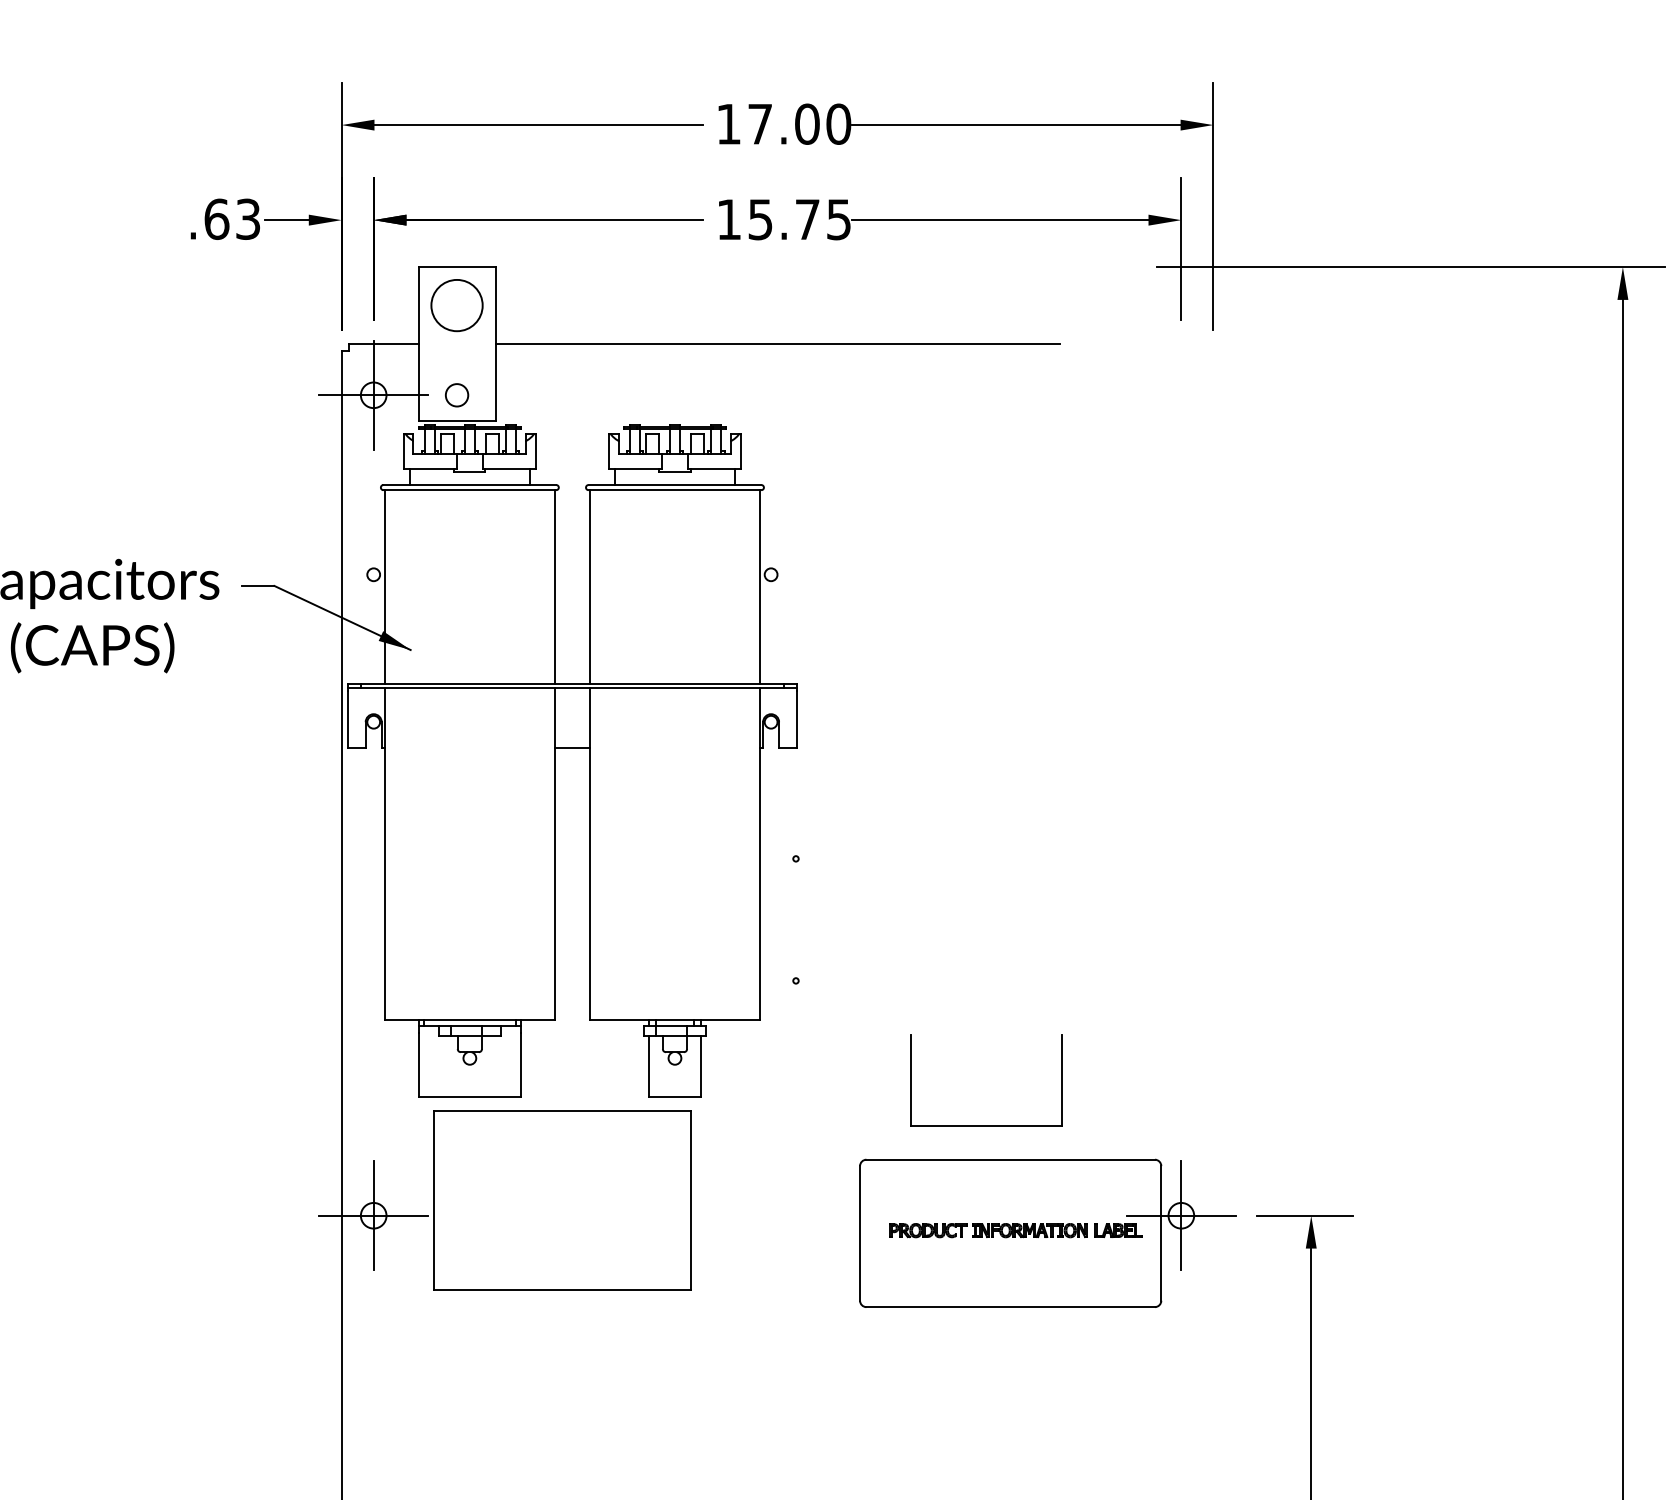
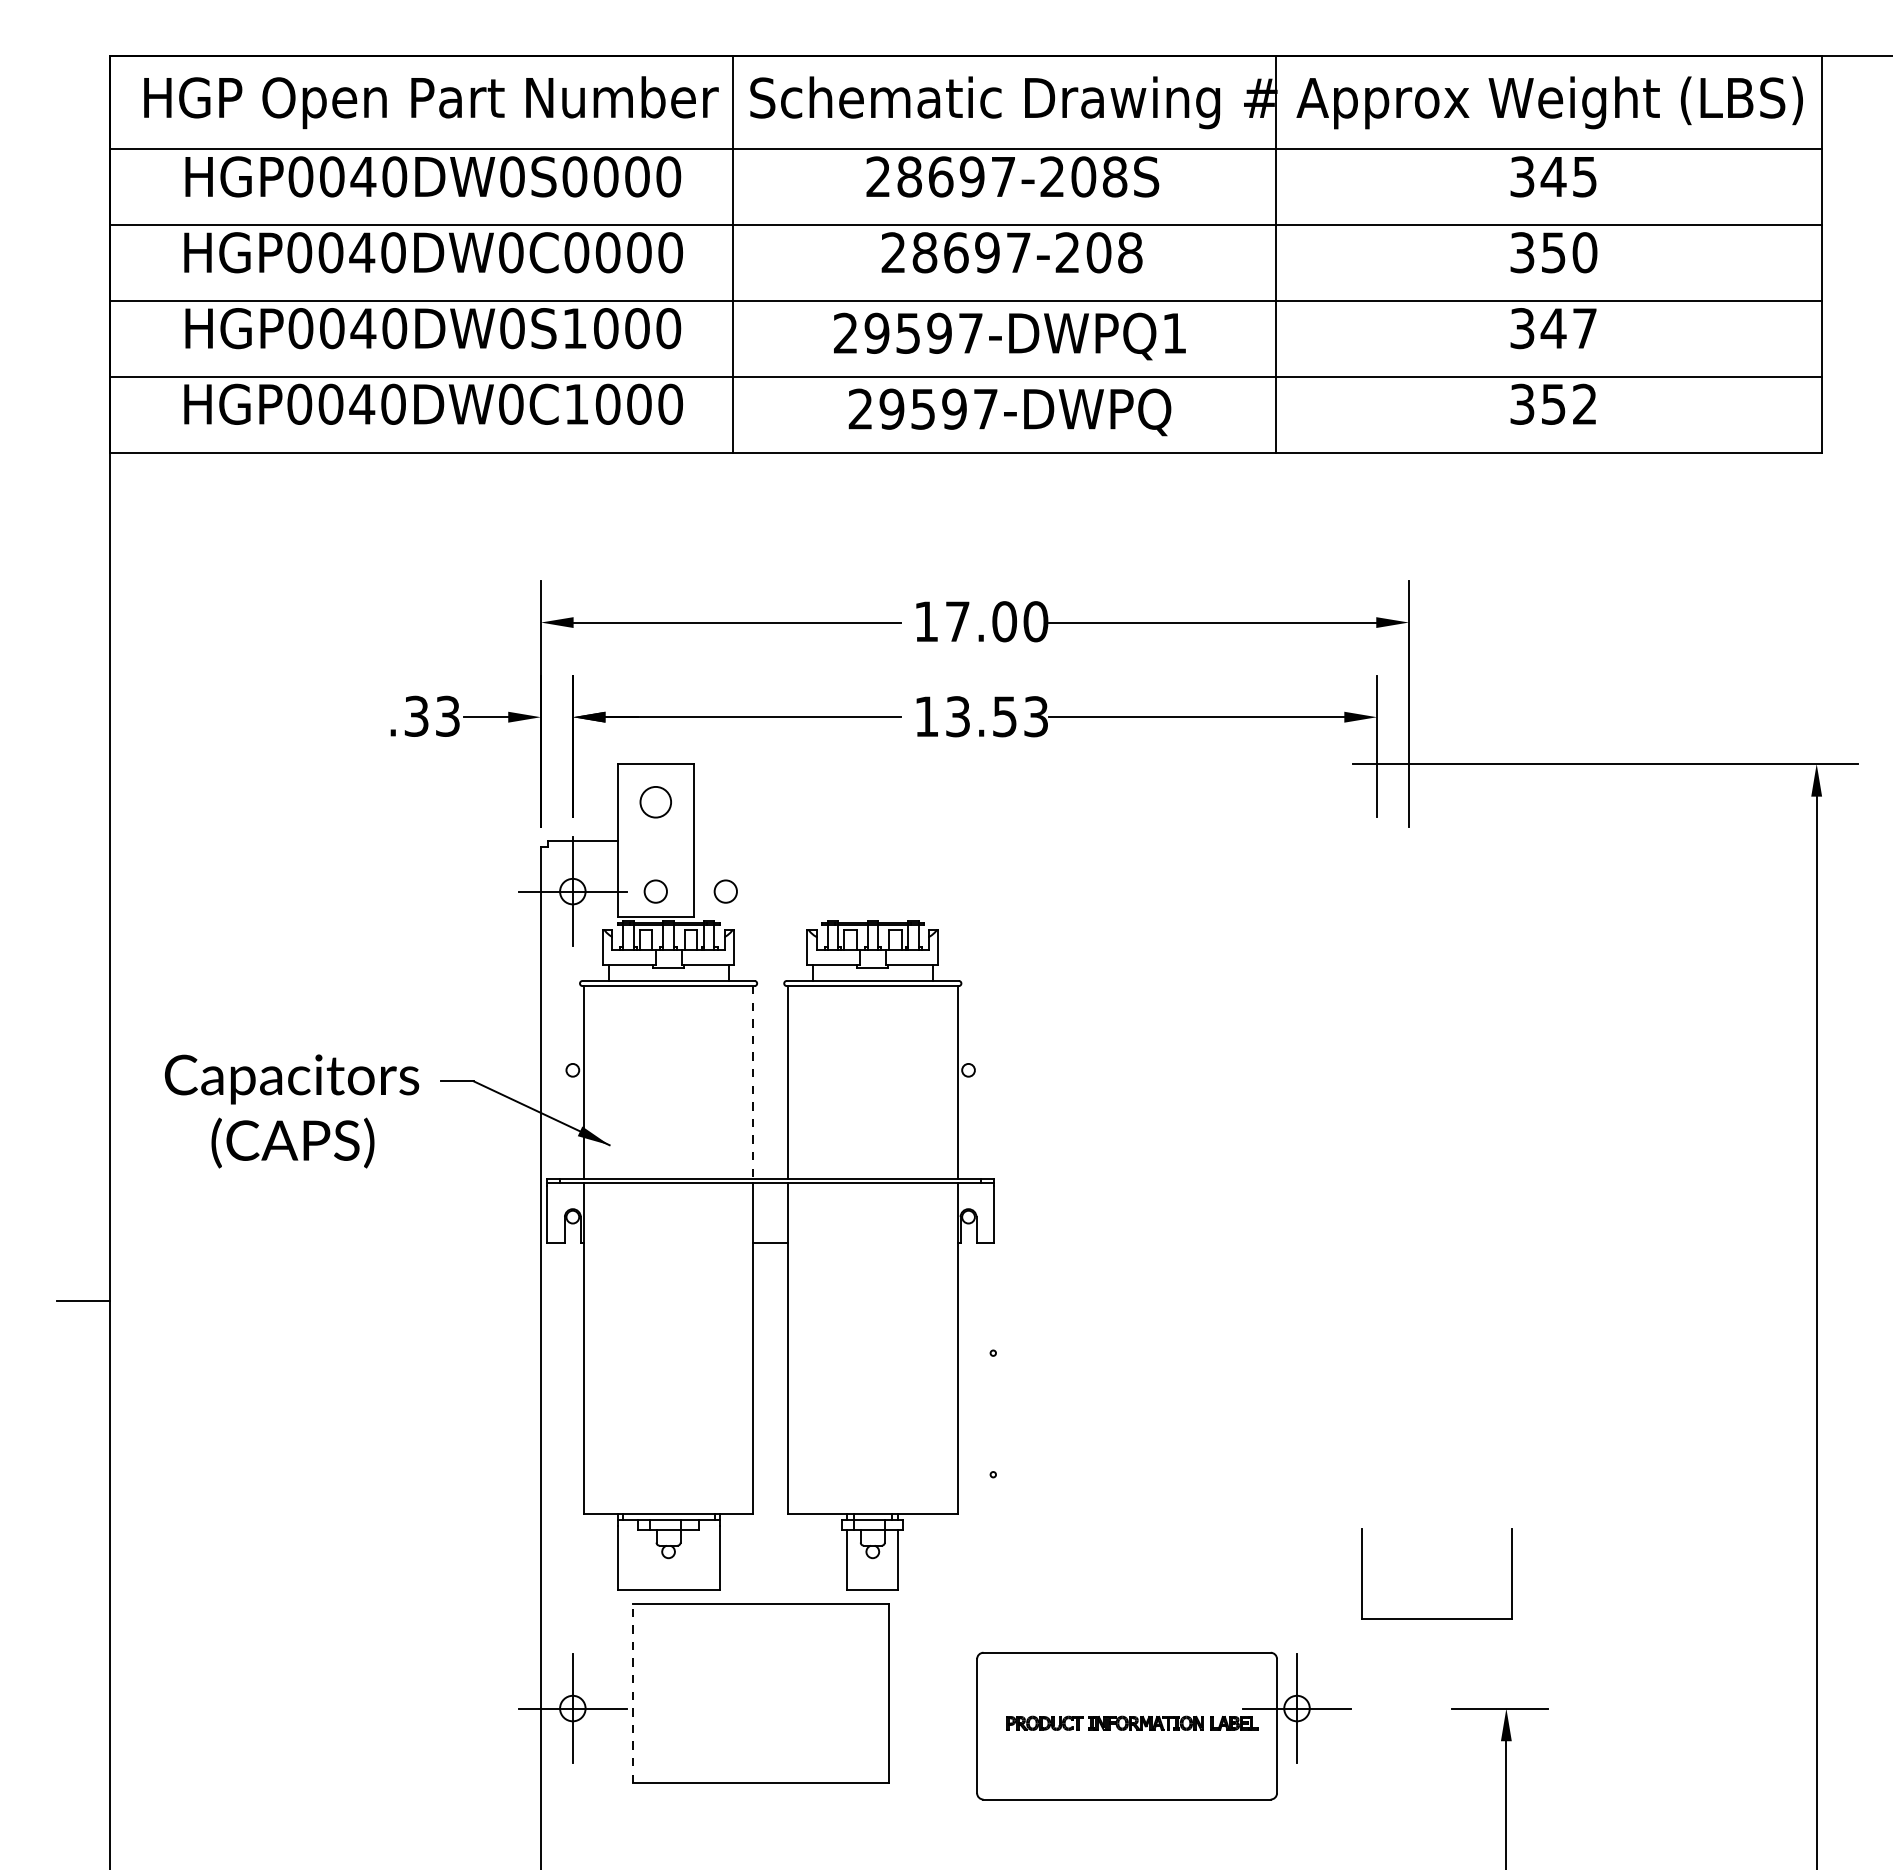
text: (216, 218) -> (416, 715), .63 -> .33
text: (799, 219) -> (996, 716), 15.75 -> 13.53
circle: (456, 304) -> (655, 801), size x0.6
line: (777, 343) -> (974, 840), removed
circle: (527, 395) -> (725, 891), added
line: (555, 587) -> (753, 1082), solid -> dashed
part: (985, 1125) -> (1436, 1618), moved
line: (434, 1200) -> (633, 1693), solid -> dashed
part: (1047, 1232) -> (1163, 1725), moved

